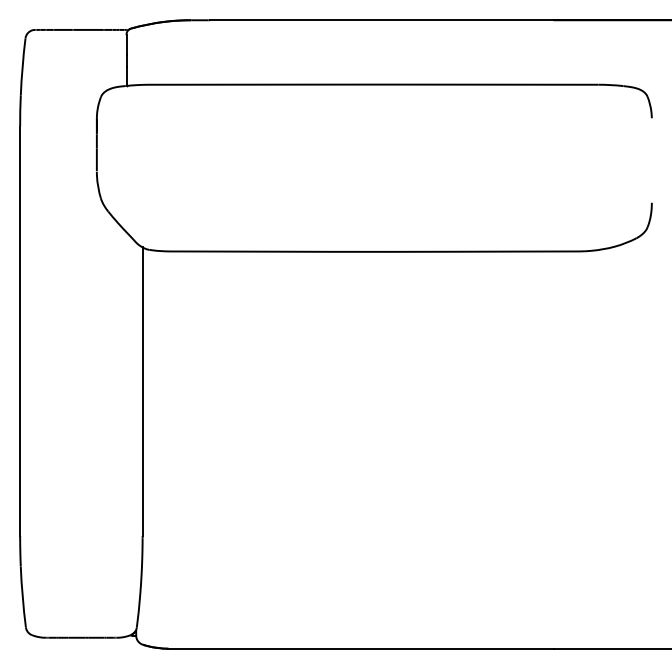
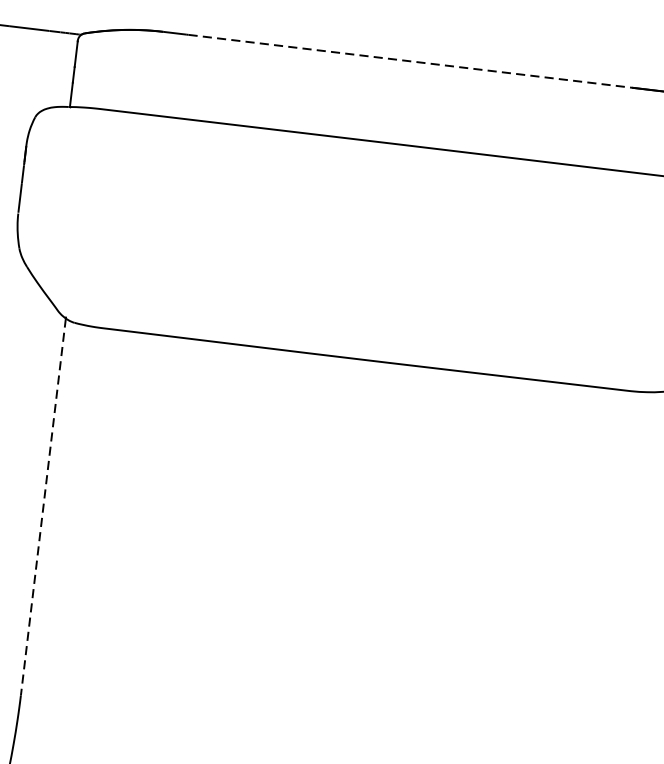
line: (381, 20) -> (410, 61), solid -> dashed
line: (142, 392) -> (43, 506), solid -> dashed

